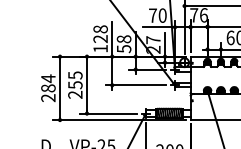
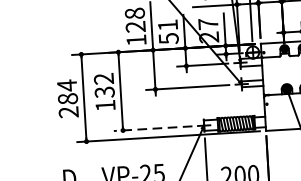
text: (123, 39) -> (167, 25), 58 -> 51
text: (75, 84) -> (104, 91), 255 -> 132
line: (108, 113) -> (152, 128), solid -> dashed

